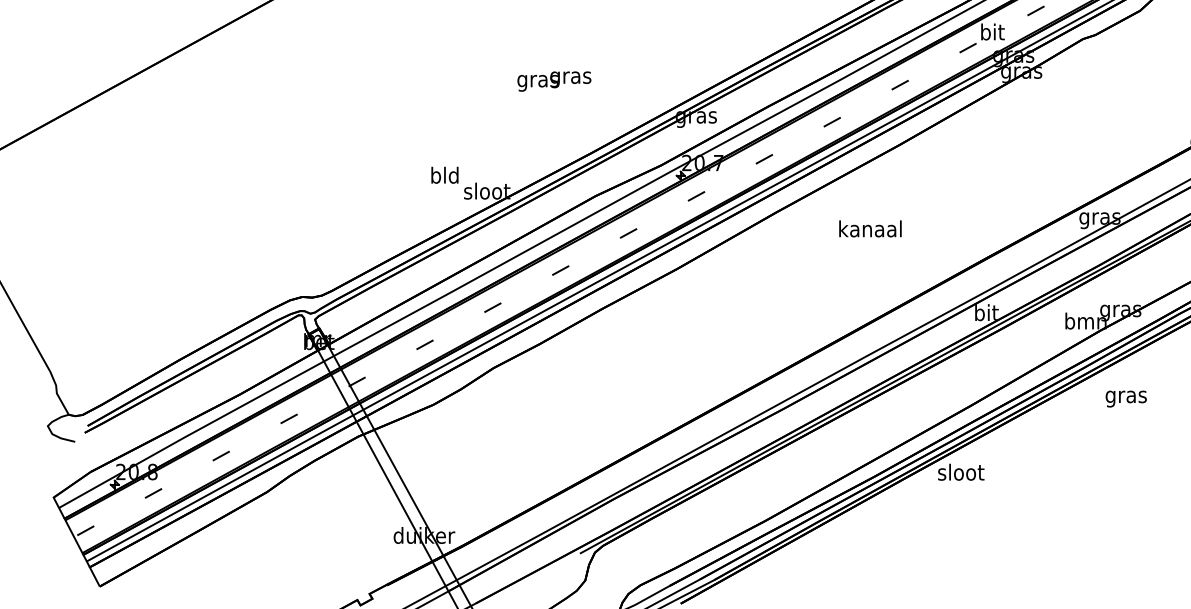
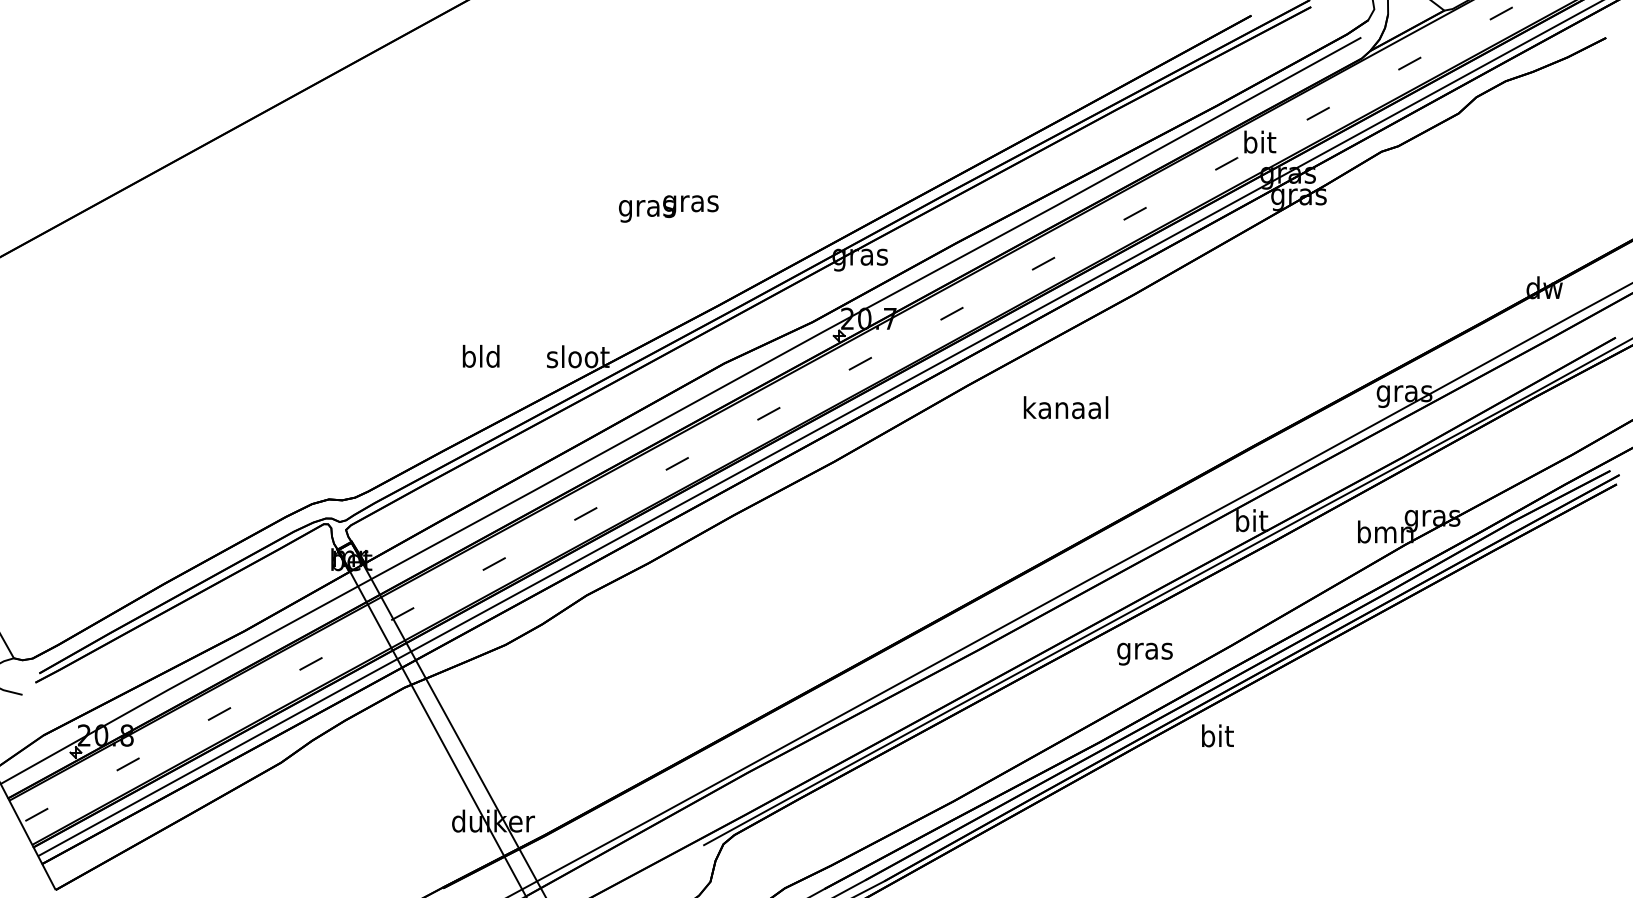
text: (444, 175) -> (480, 356), moved
text: (870, 228) -> (1065, 407), moved
text: (1125, 398) -> (1144, 653), moved
text: (961, 472) -> (1217, 735), sloot -> bit

